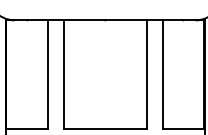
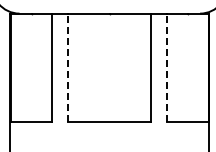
line: (63, 74) -> (68, 67), solid -> dashed
line: (162, 74) -> (167, 67), solid -> dashed

